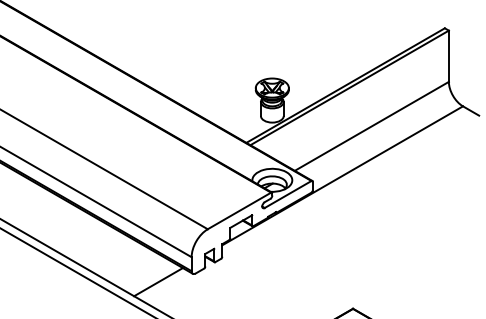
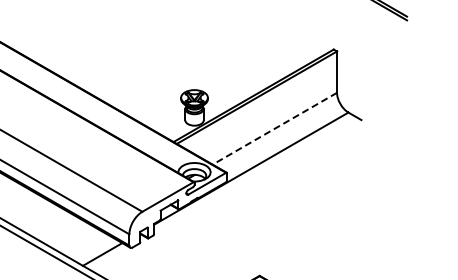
line: (371, 126) -> (274, 128), solid -> dashed

